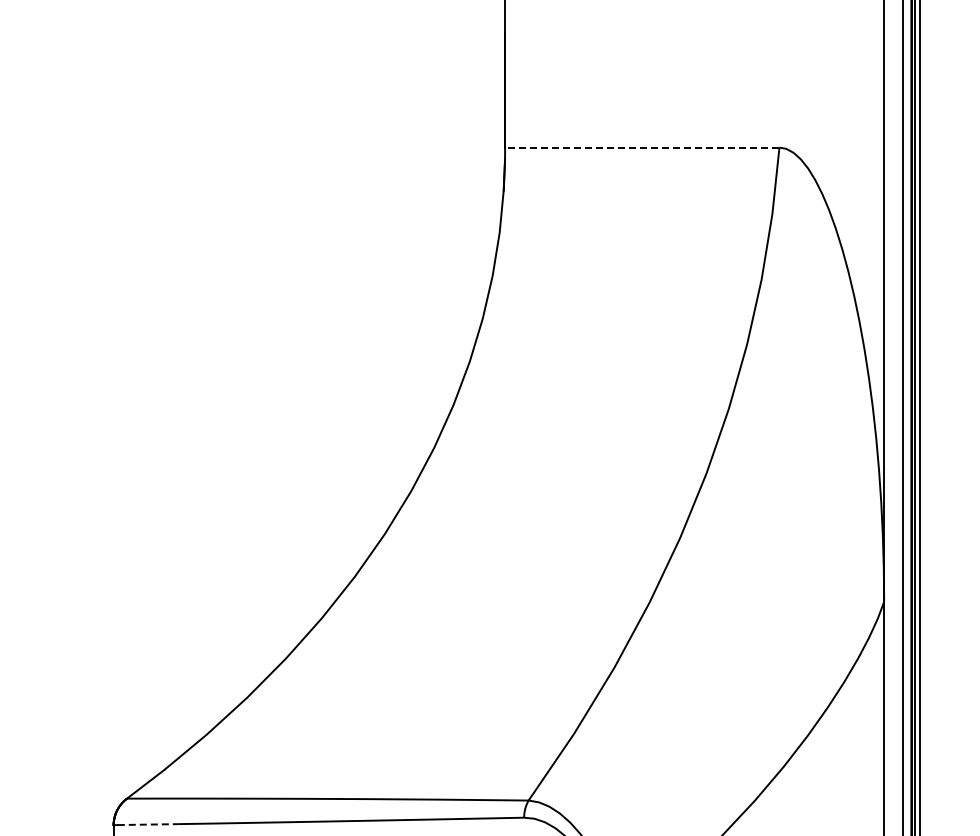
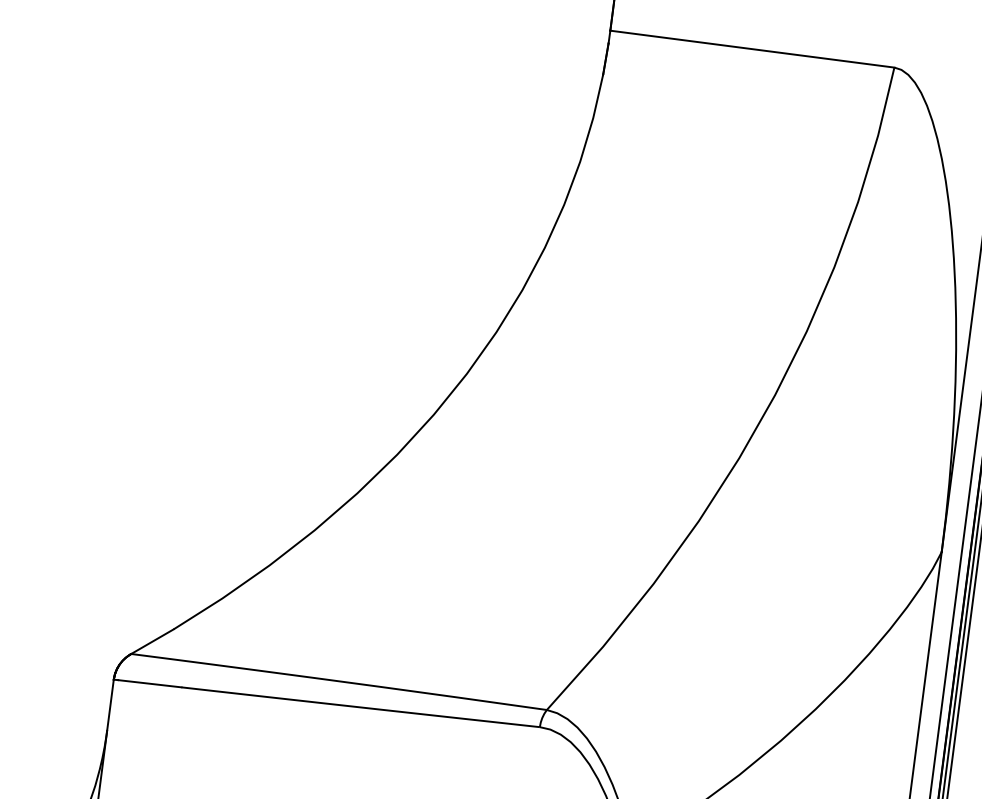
line: (641, 147) -> (751, 48), dashed -> solid
line: (148, 824) -> (150, 683), dashed -> solid

